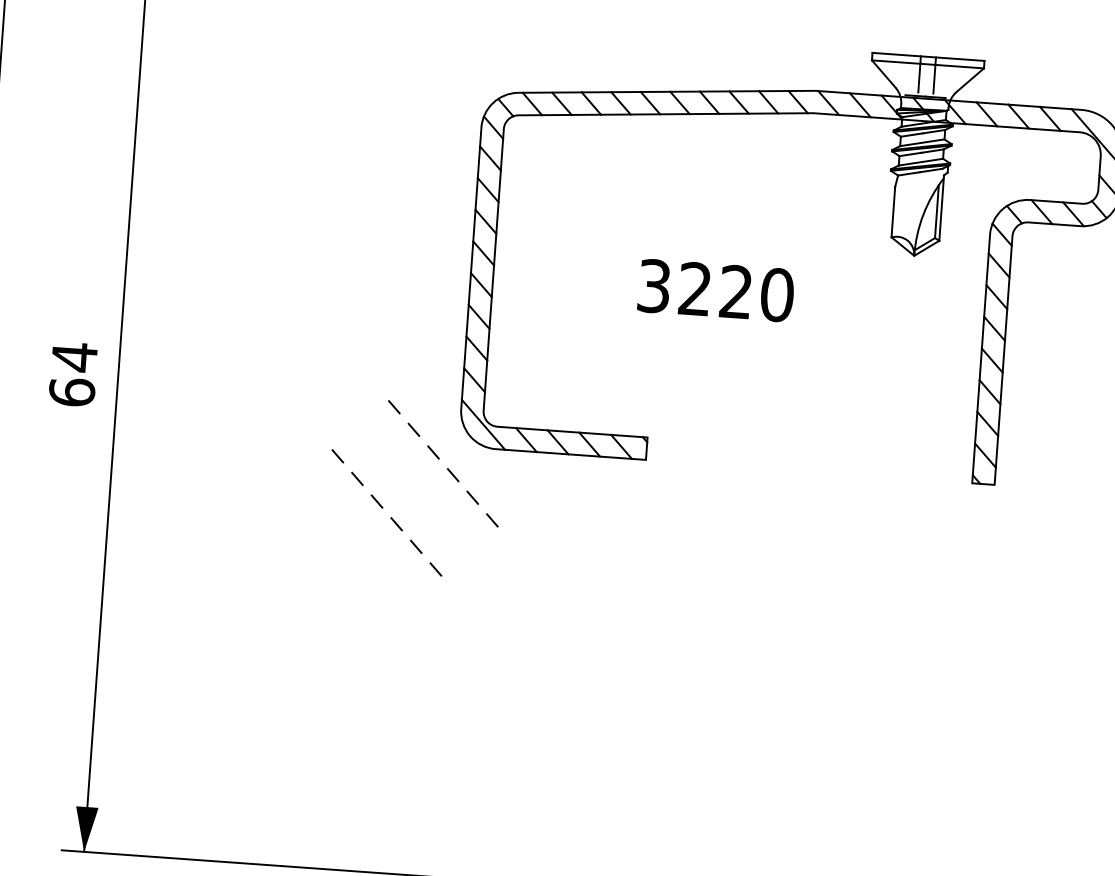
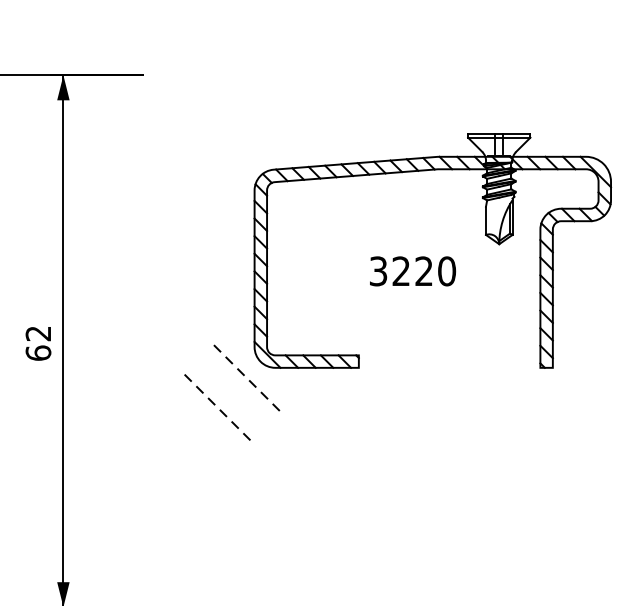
text: (717, 290) -> (413, 271), moved
text: (72, 356) -> (37, 333), 64 -> 62

